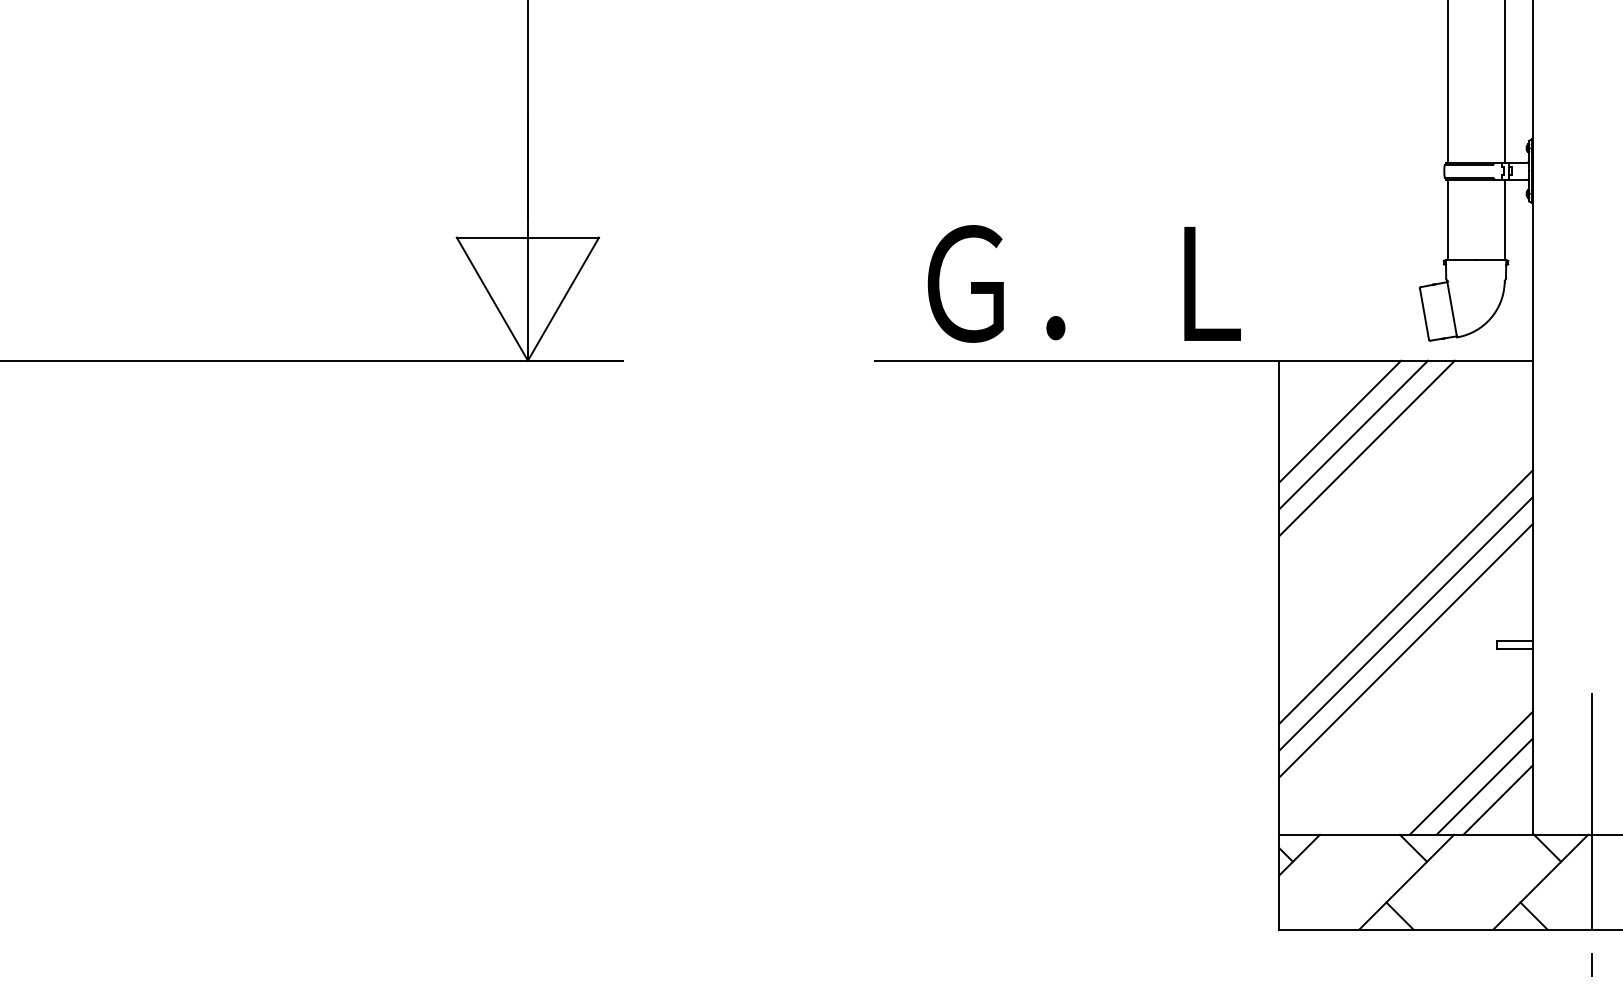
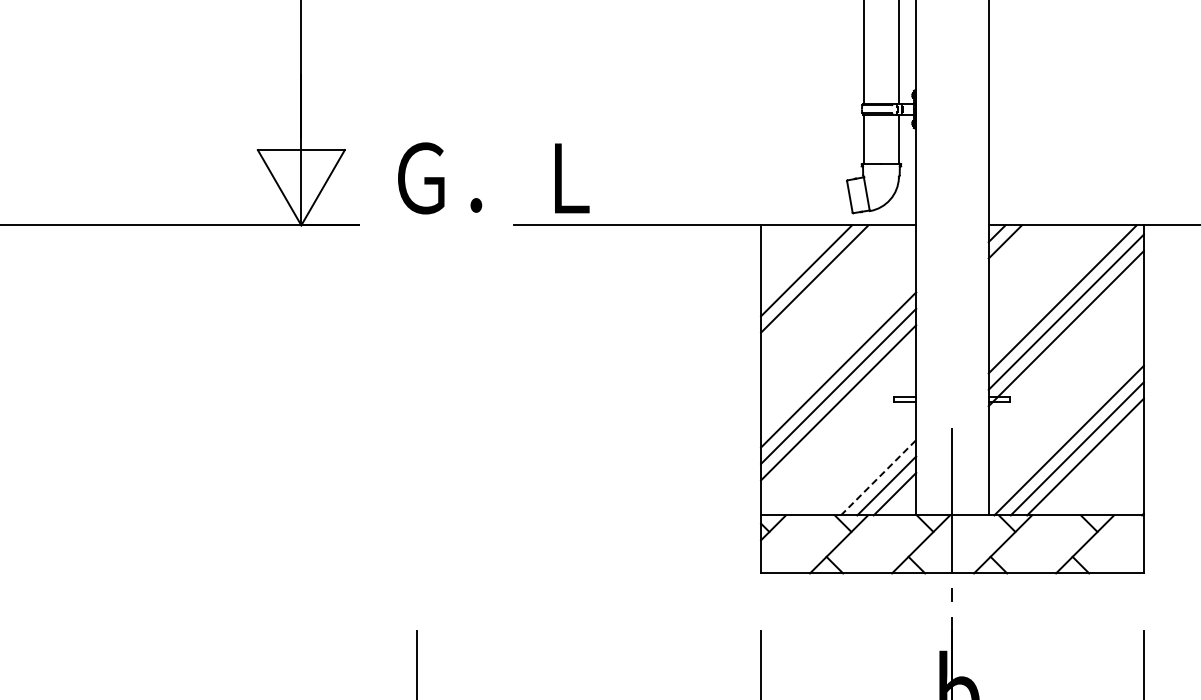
text: (1083, 284) -> (493, 178), moved
line: (1340, 421) -> (798, 262), removed
line: (1471, 772) -> (878, 477), solid -> dashed

